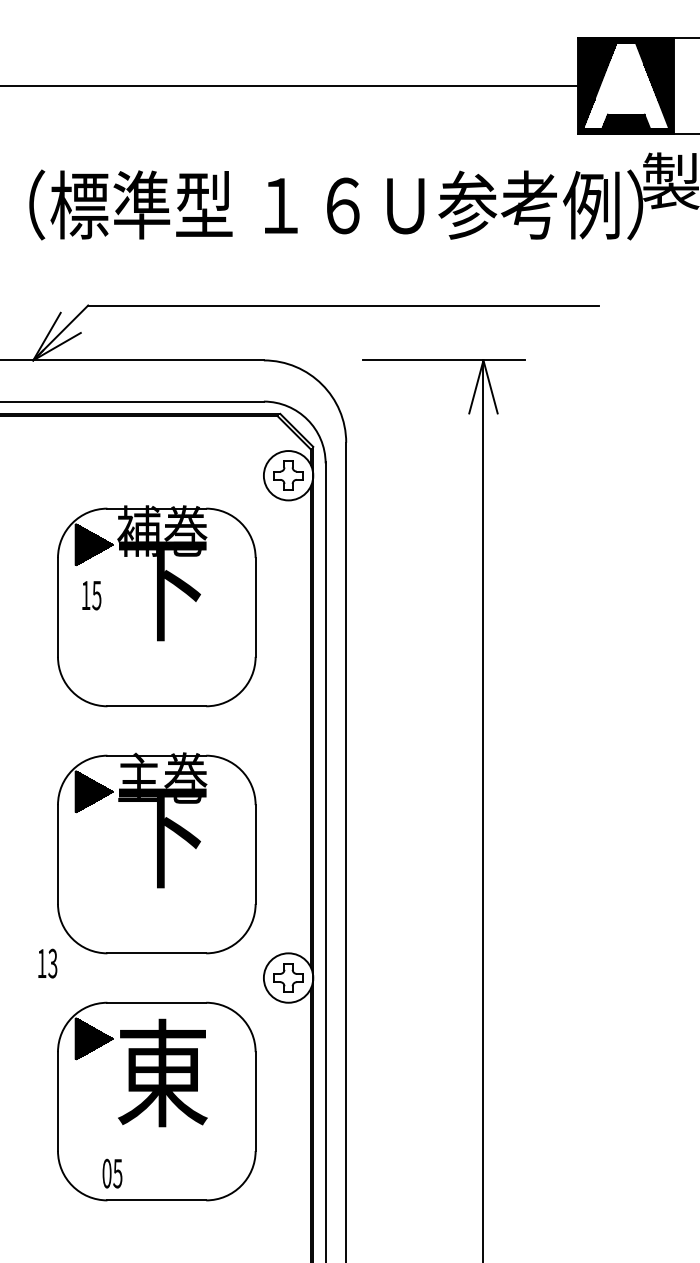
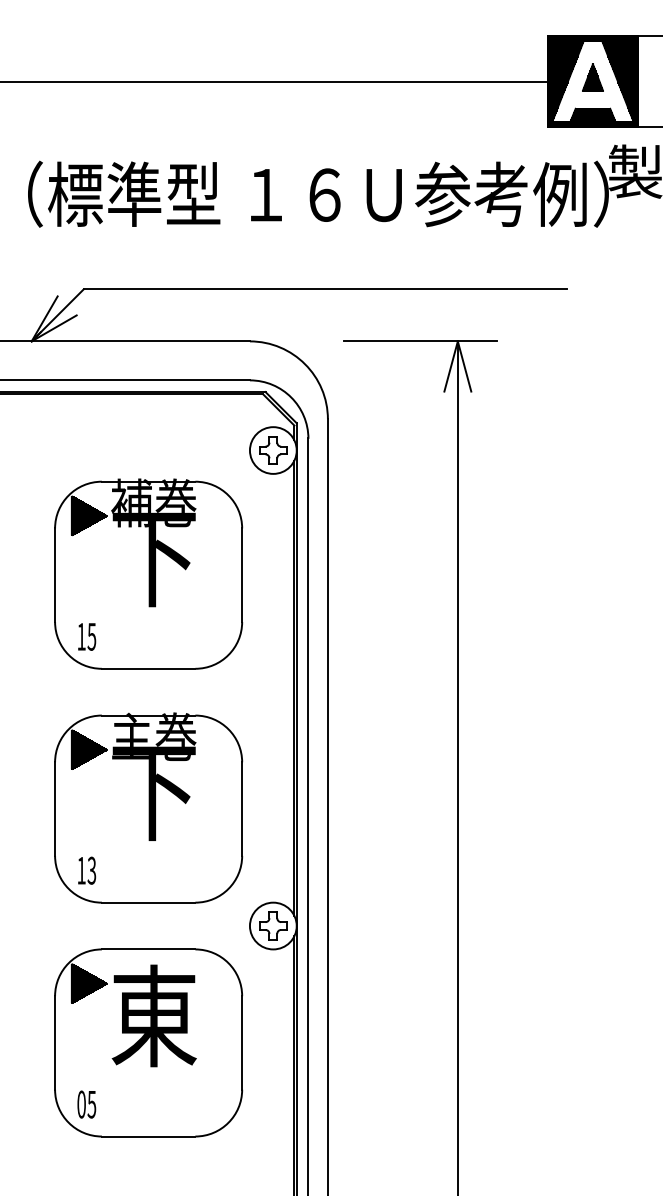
part: (625, 81) -> (592, 77), added
text: (91, 595) -> (86, 636), moved
text: (47, 963) -> (86, 870), moved
text: (112, 1173) -> (86, 1104), moved

